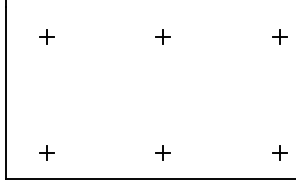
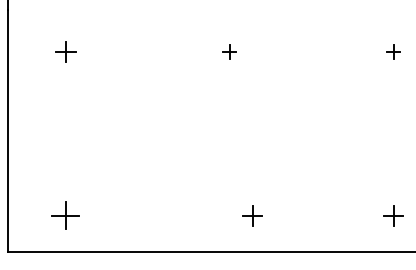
part: (163, 36) -> (229, 51), size x0.7
part: (279, 36) -> (393, 51), size x0.7
part: (46, 153) -> (65, 215), size x1.4
part: (163, 153) -> (252, 215), moved

